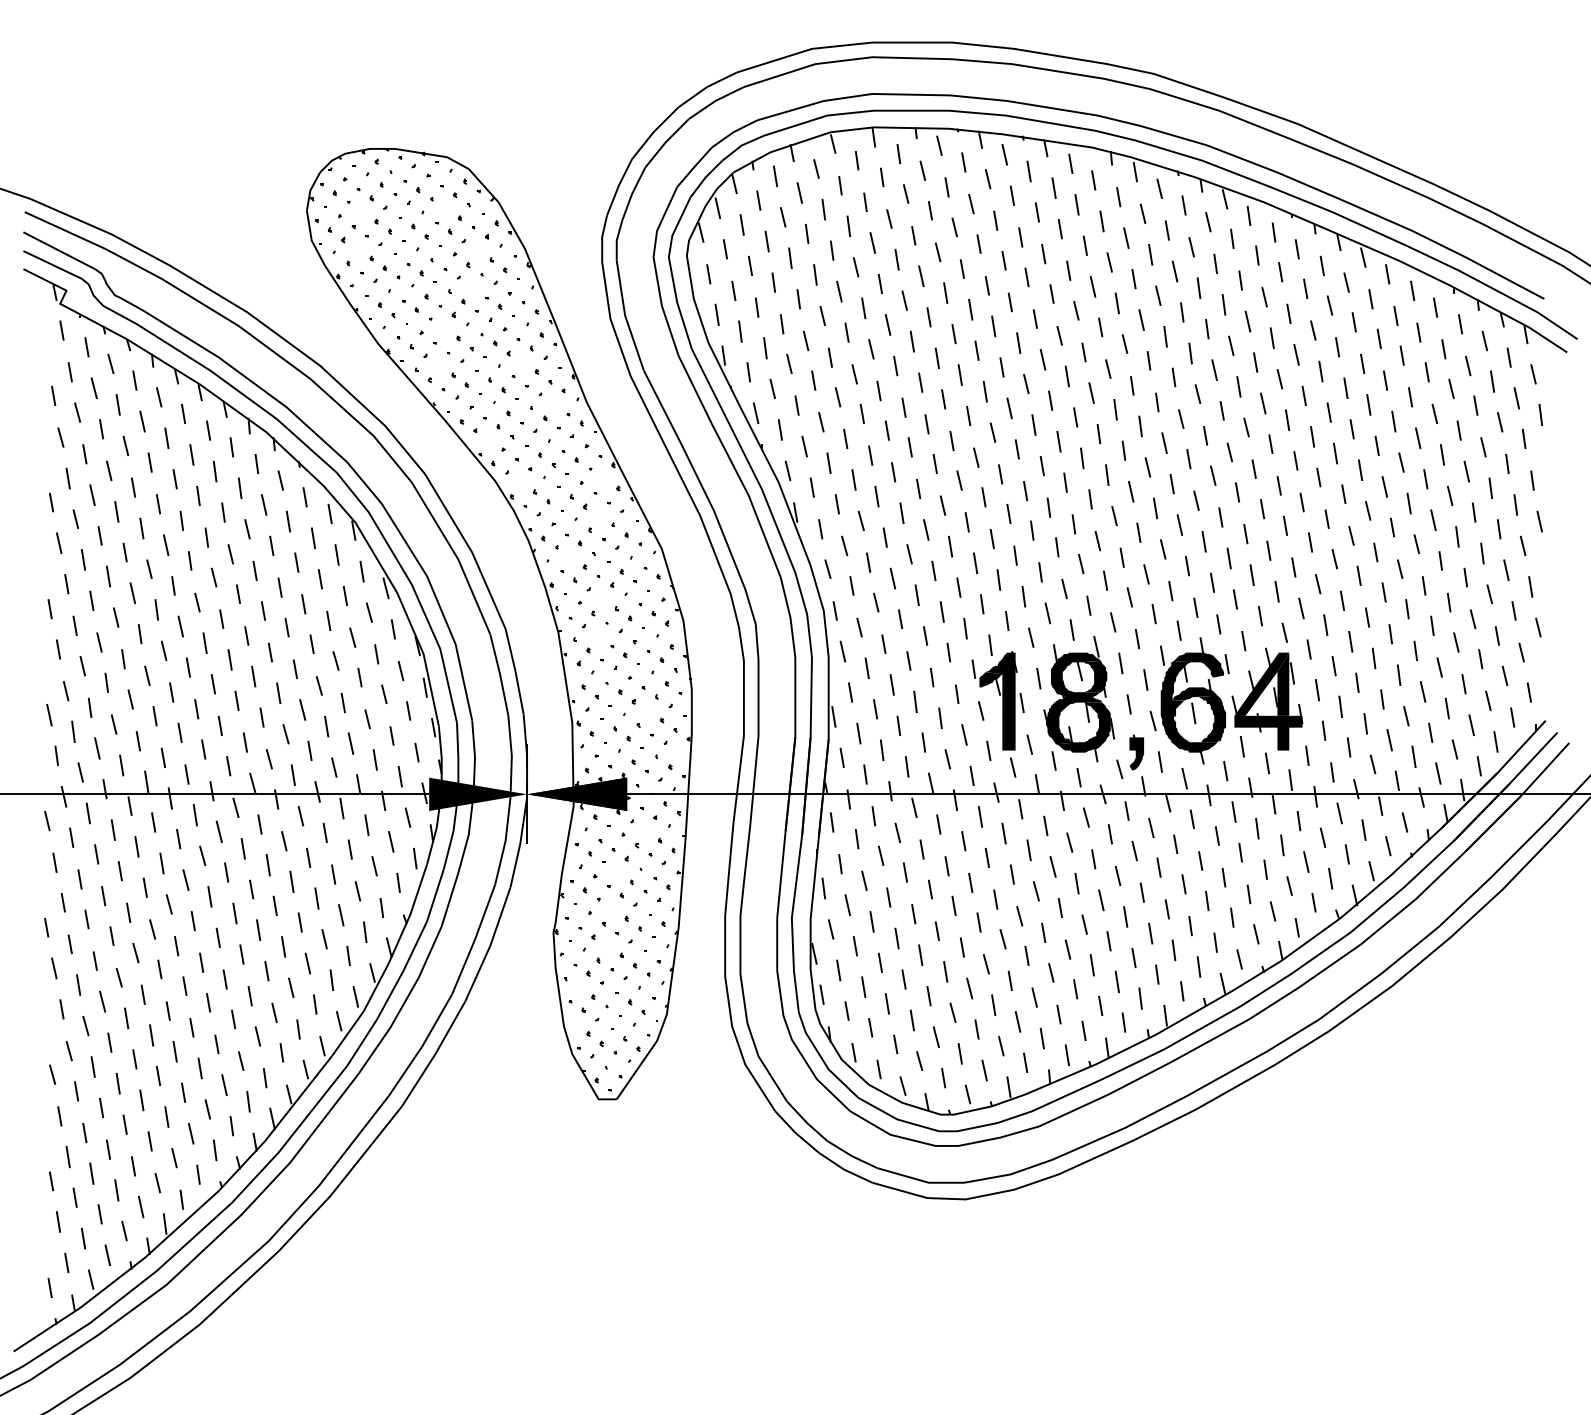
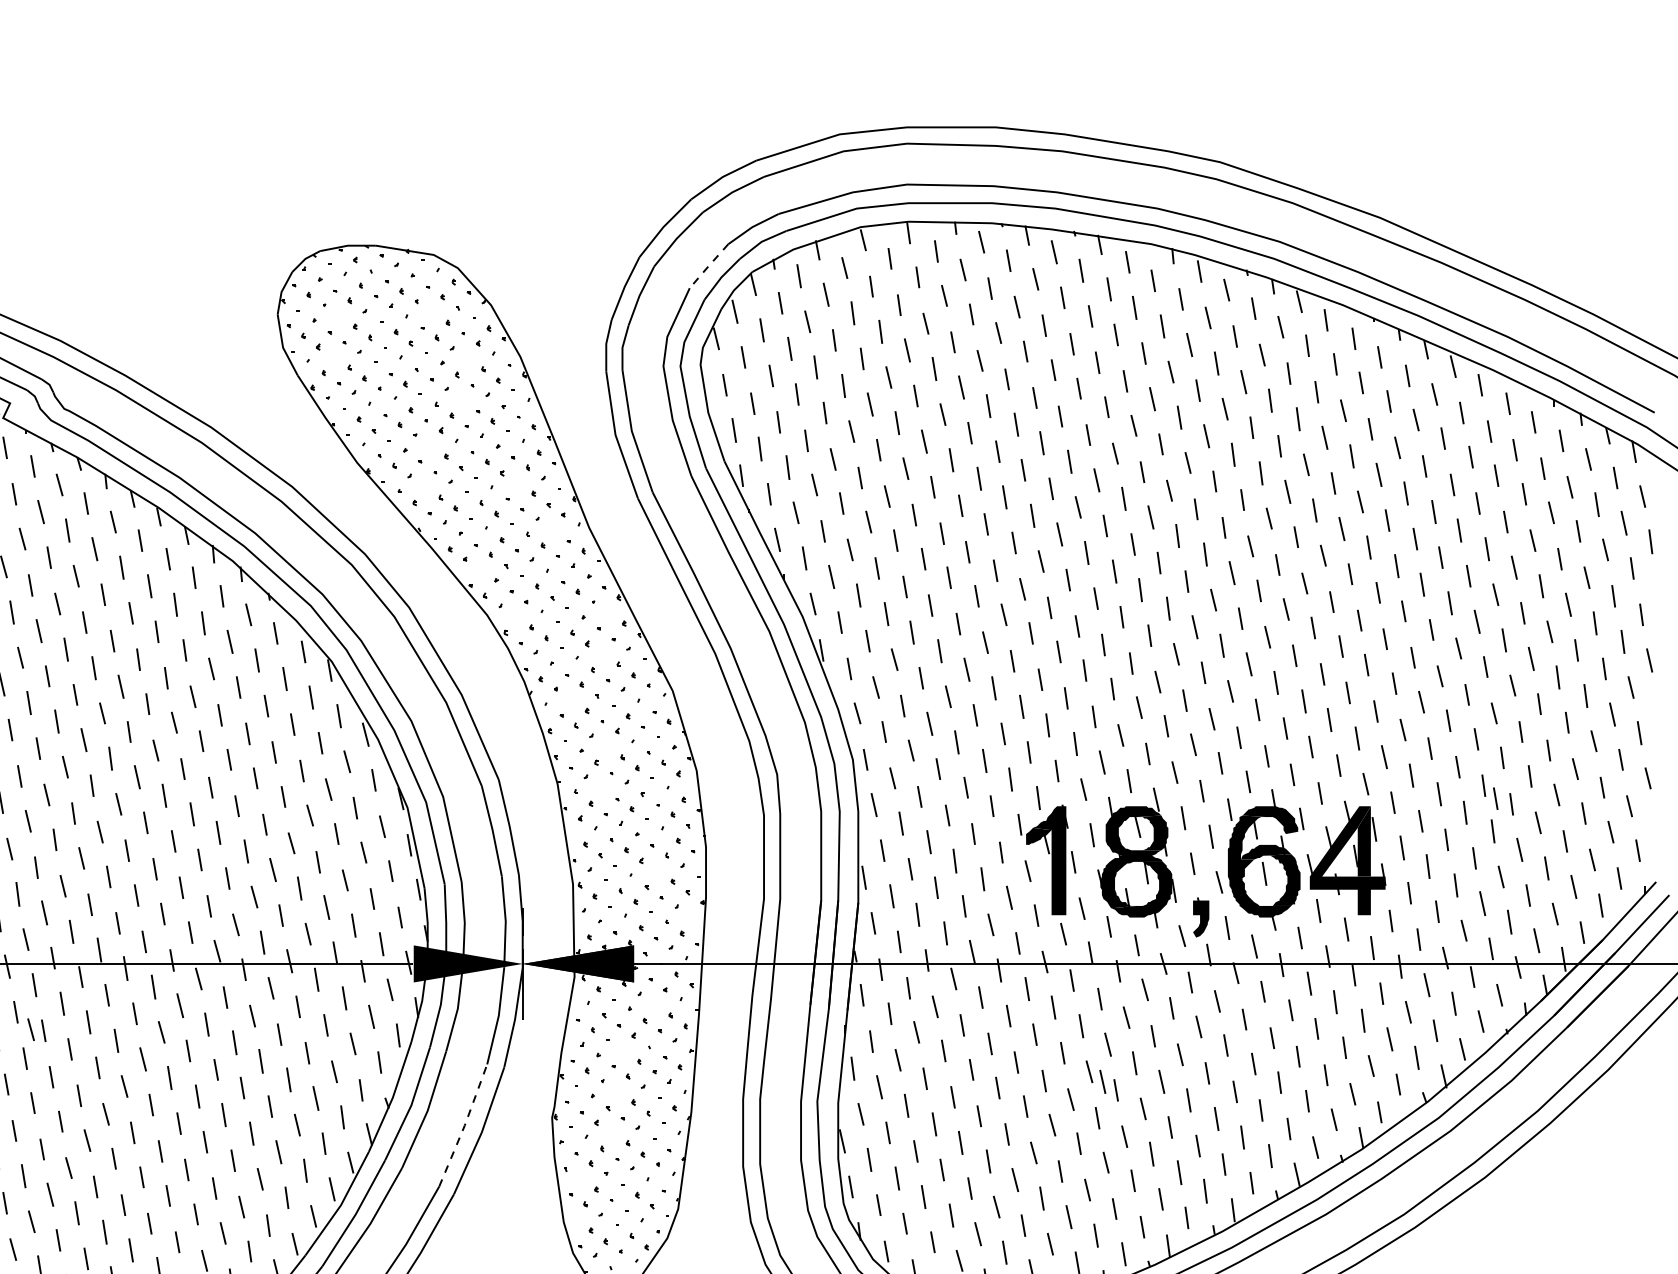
line: (693, 167) -> (707, 266), solid -> dashed
line: (1401, 645) -> (1495, 798), added
line: (84, 853) -> (30, 1029), added
line: (1048, 900) -> (1102, 1082), added
line: (475, 939) -> (465, 1125), solid -> dashed

